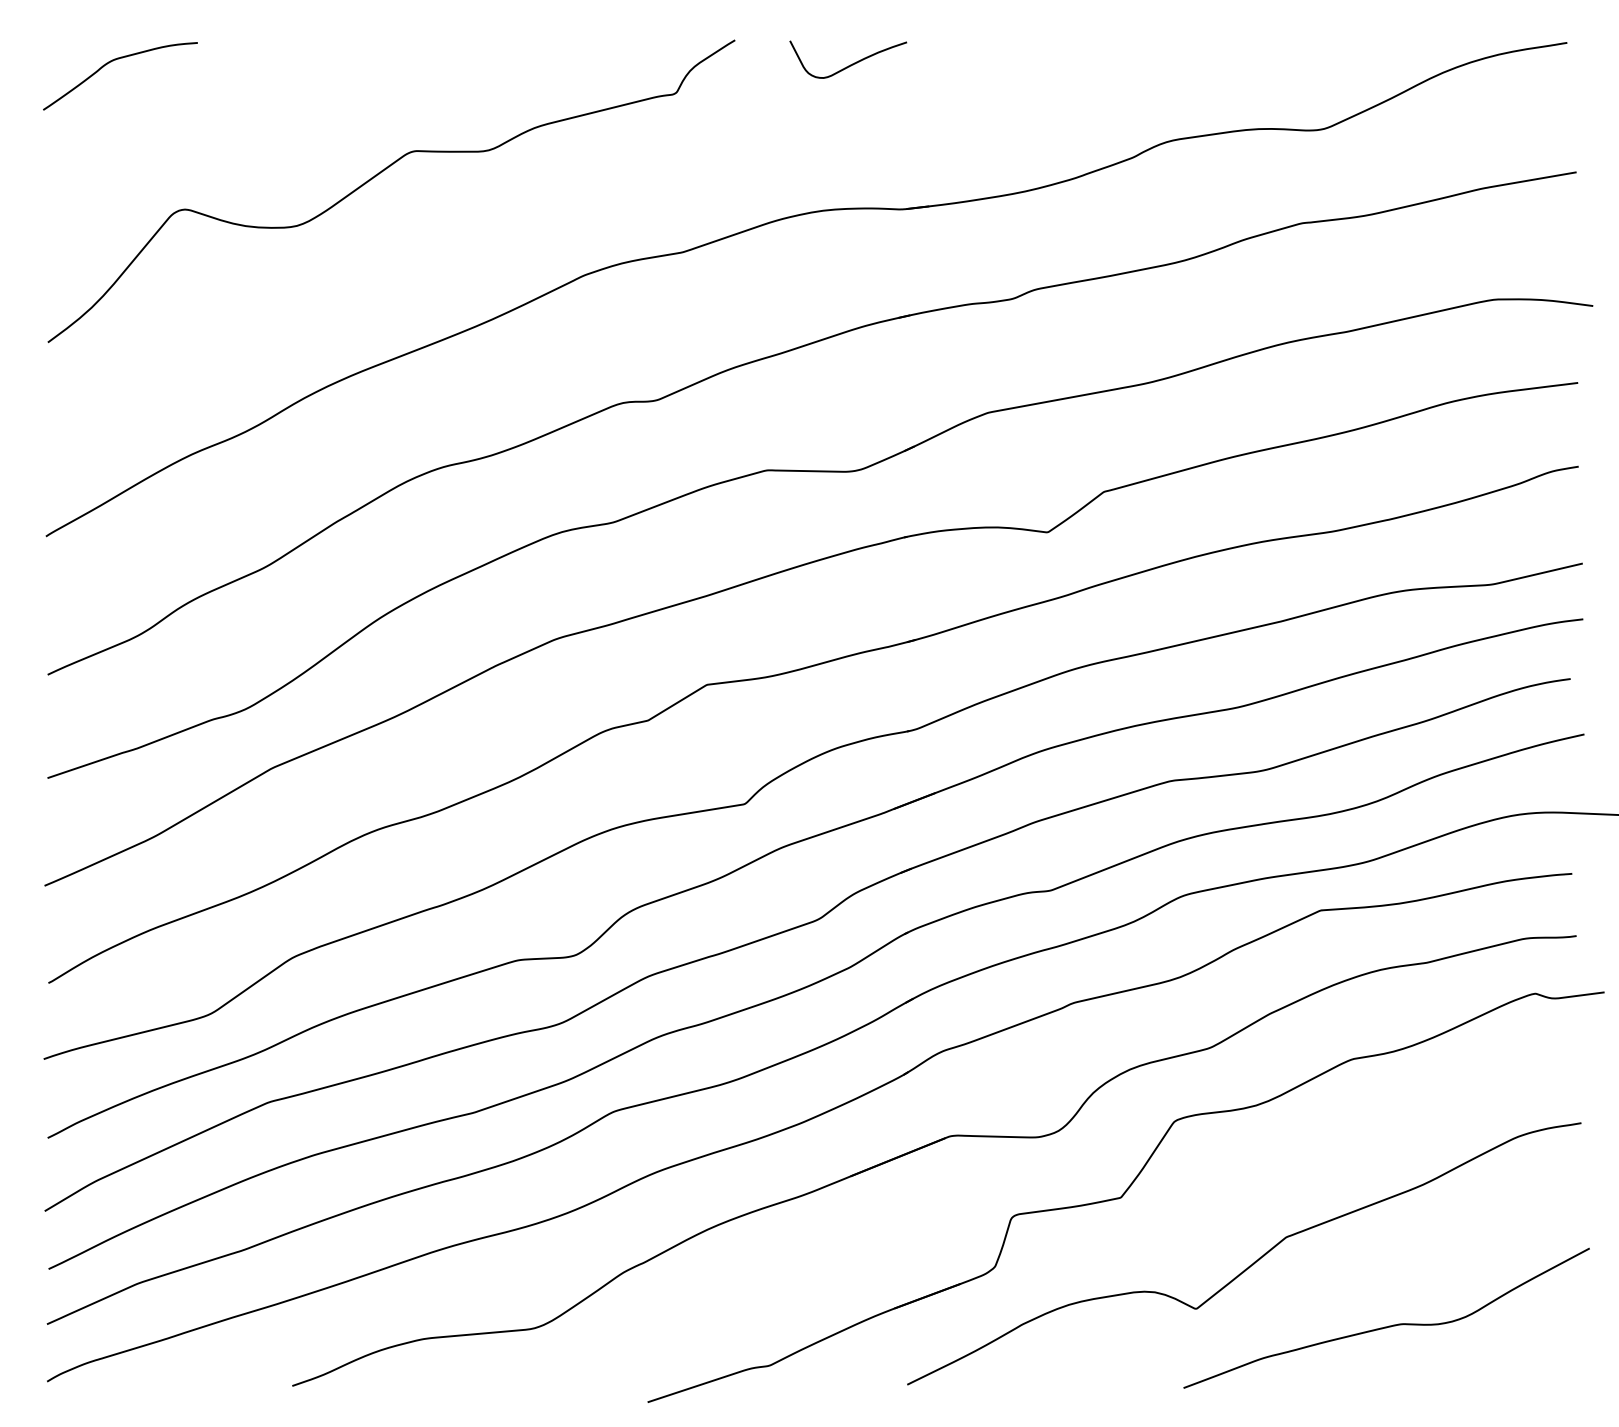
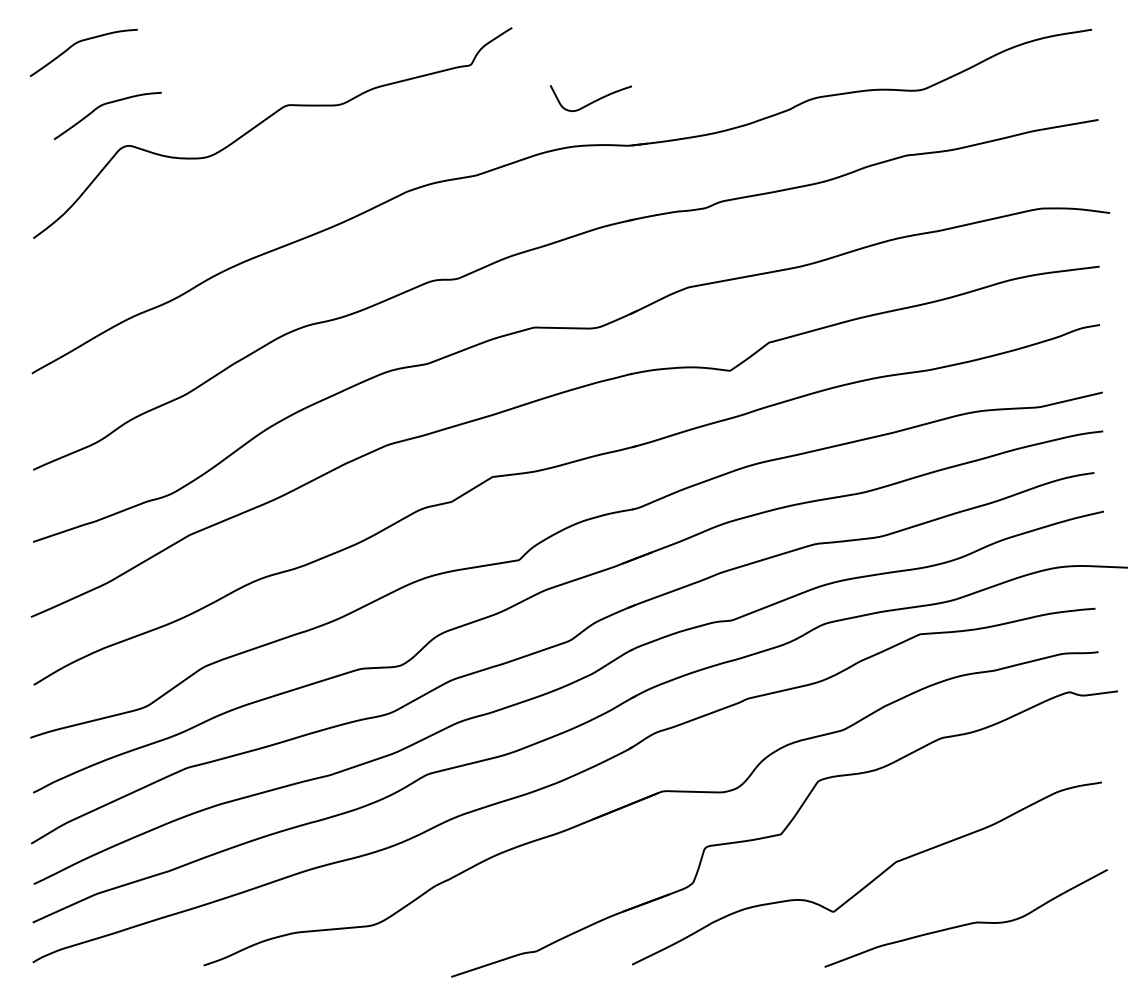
curve: (850, 64) -> (592, 101), moved
curve: (150, 151) -> (104, 105), added

